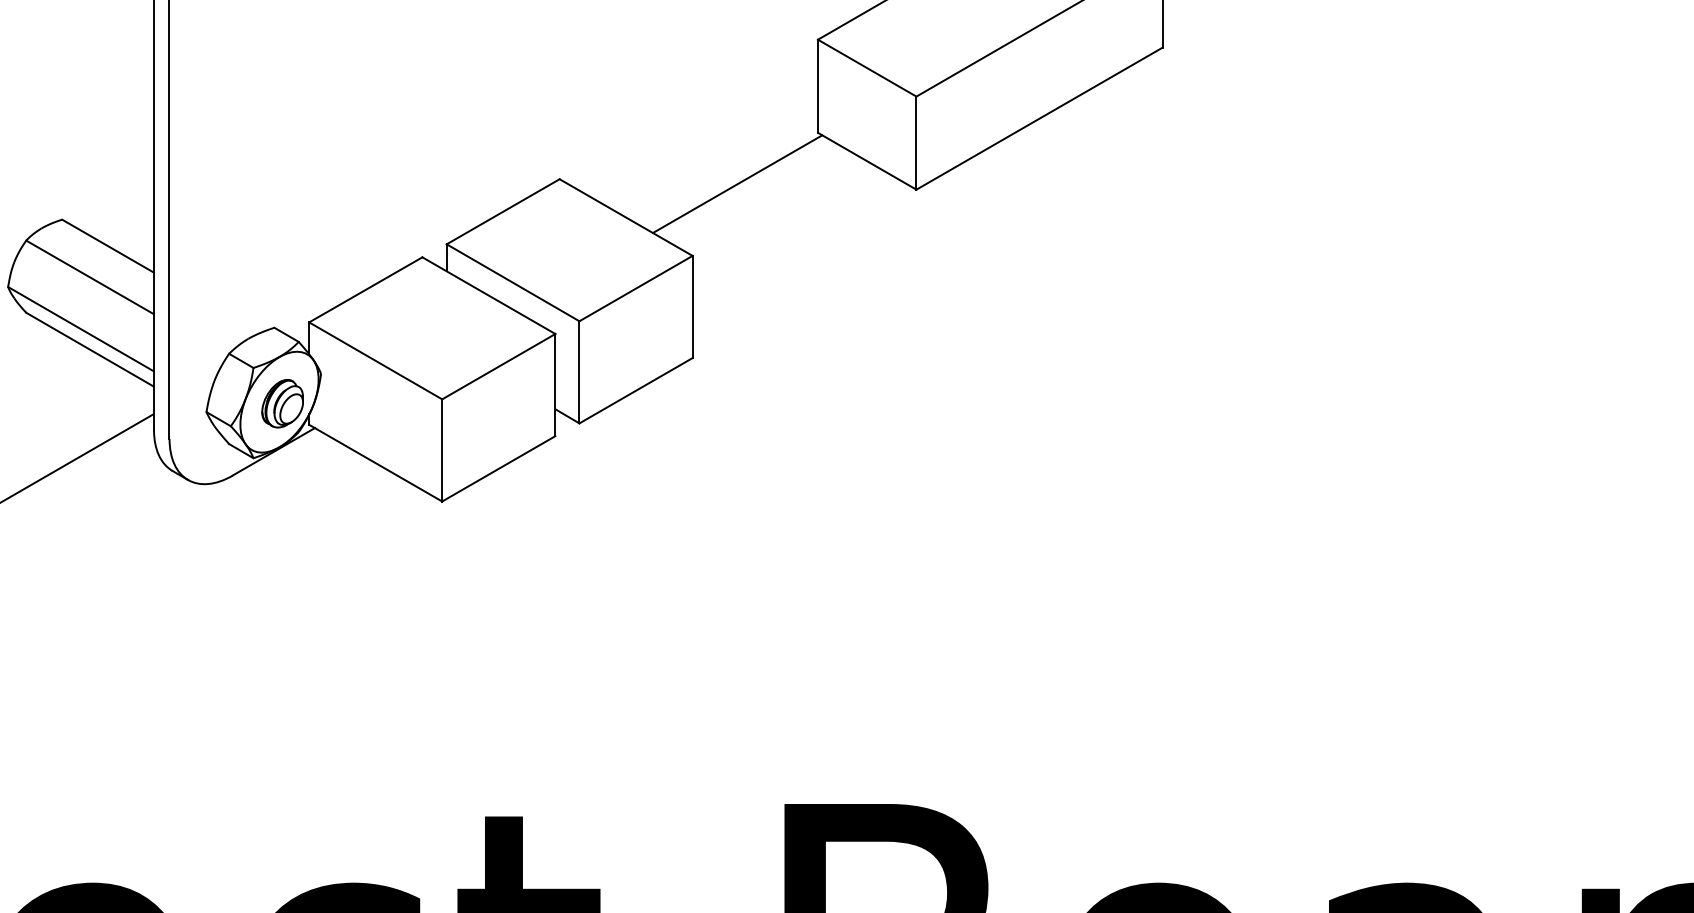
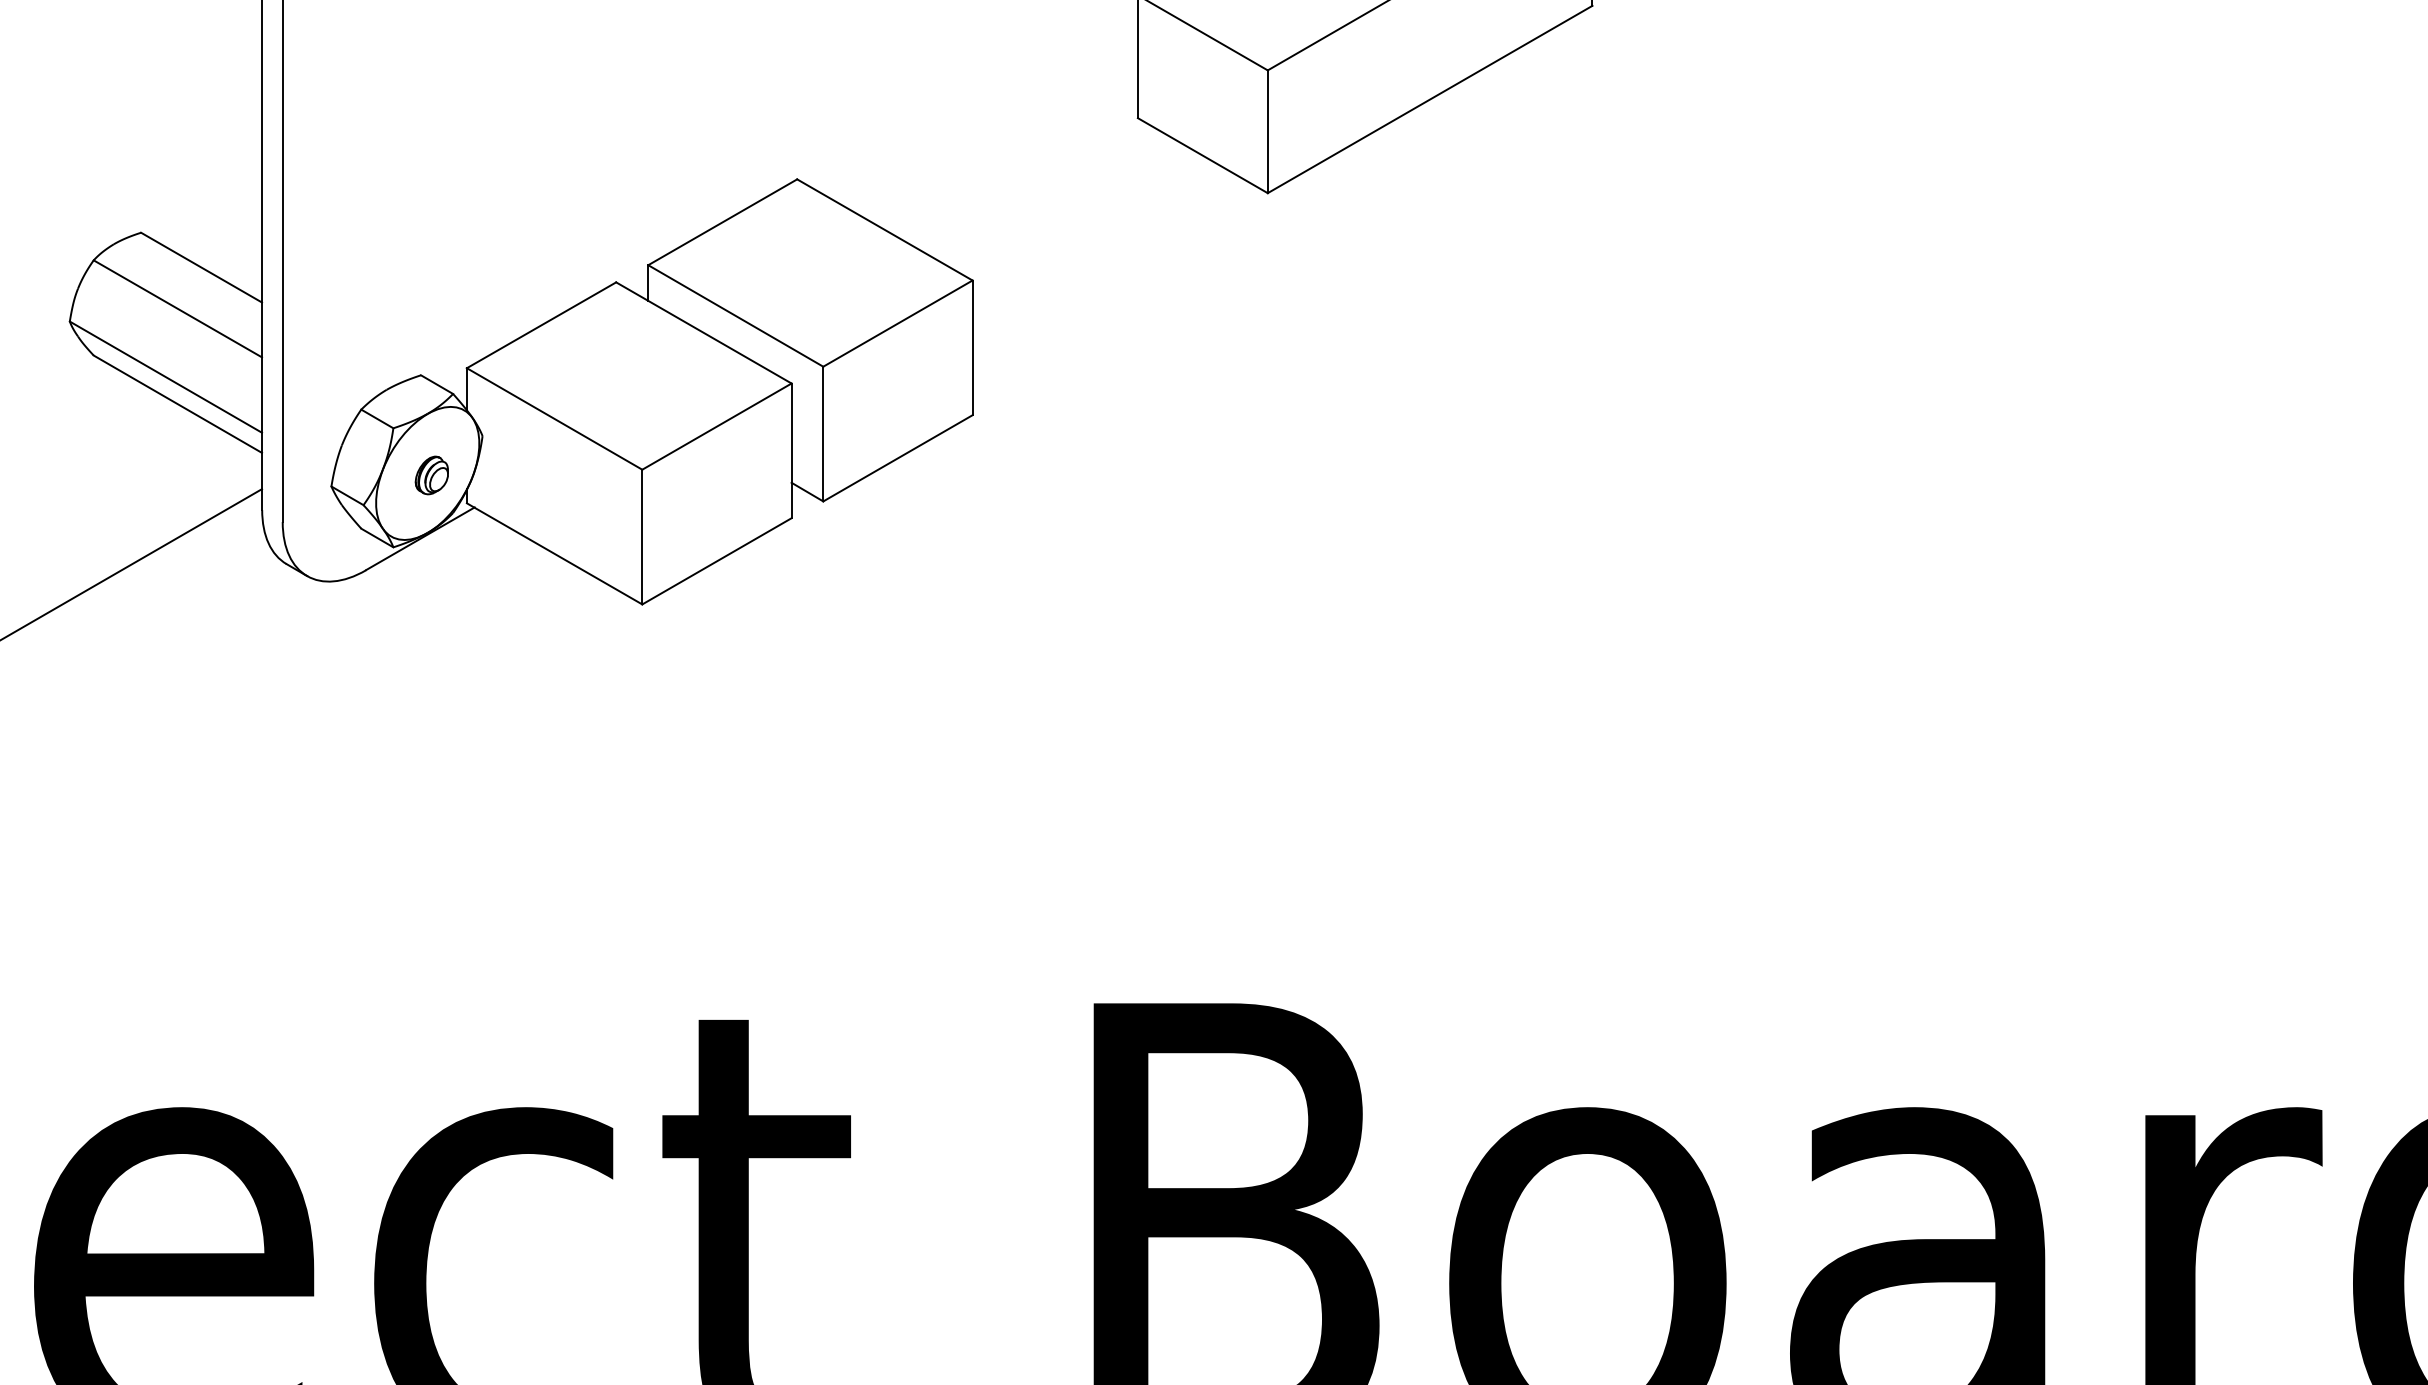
line: (737, 183) -> (1031, 185), removed
part: (282, 403) -> (431, 475), size x0.6

